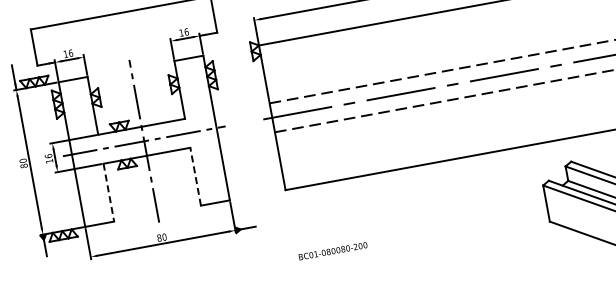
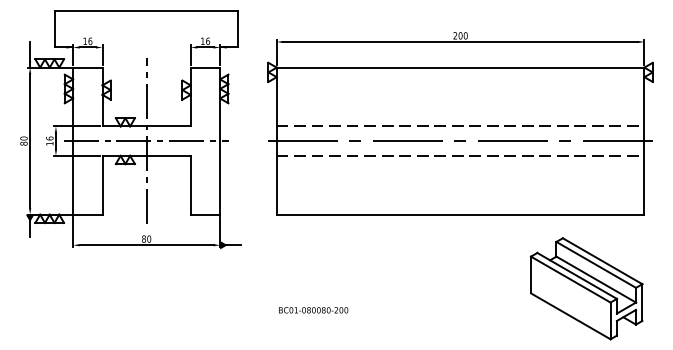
line: (195, 176) -> (190, 184), dashed -> solid
line: (108, 192) -> (102, 185), dashed -> solid
text: (333, 251) -> (313, 310), moved

